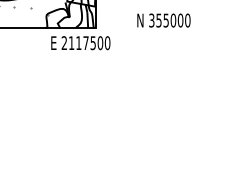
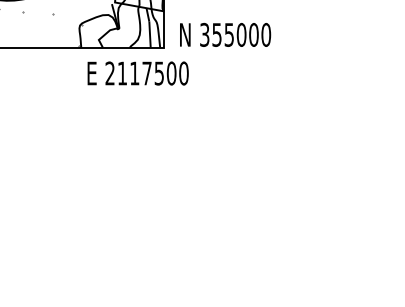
text: (163, 20) -> (224, 34), moved

